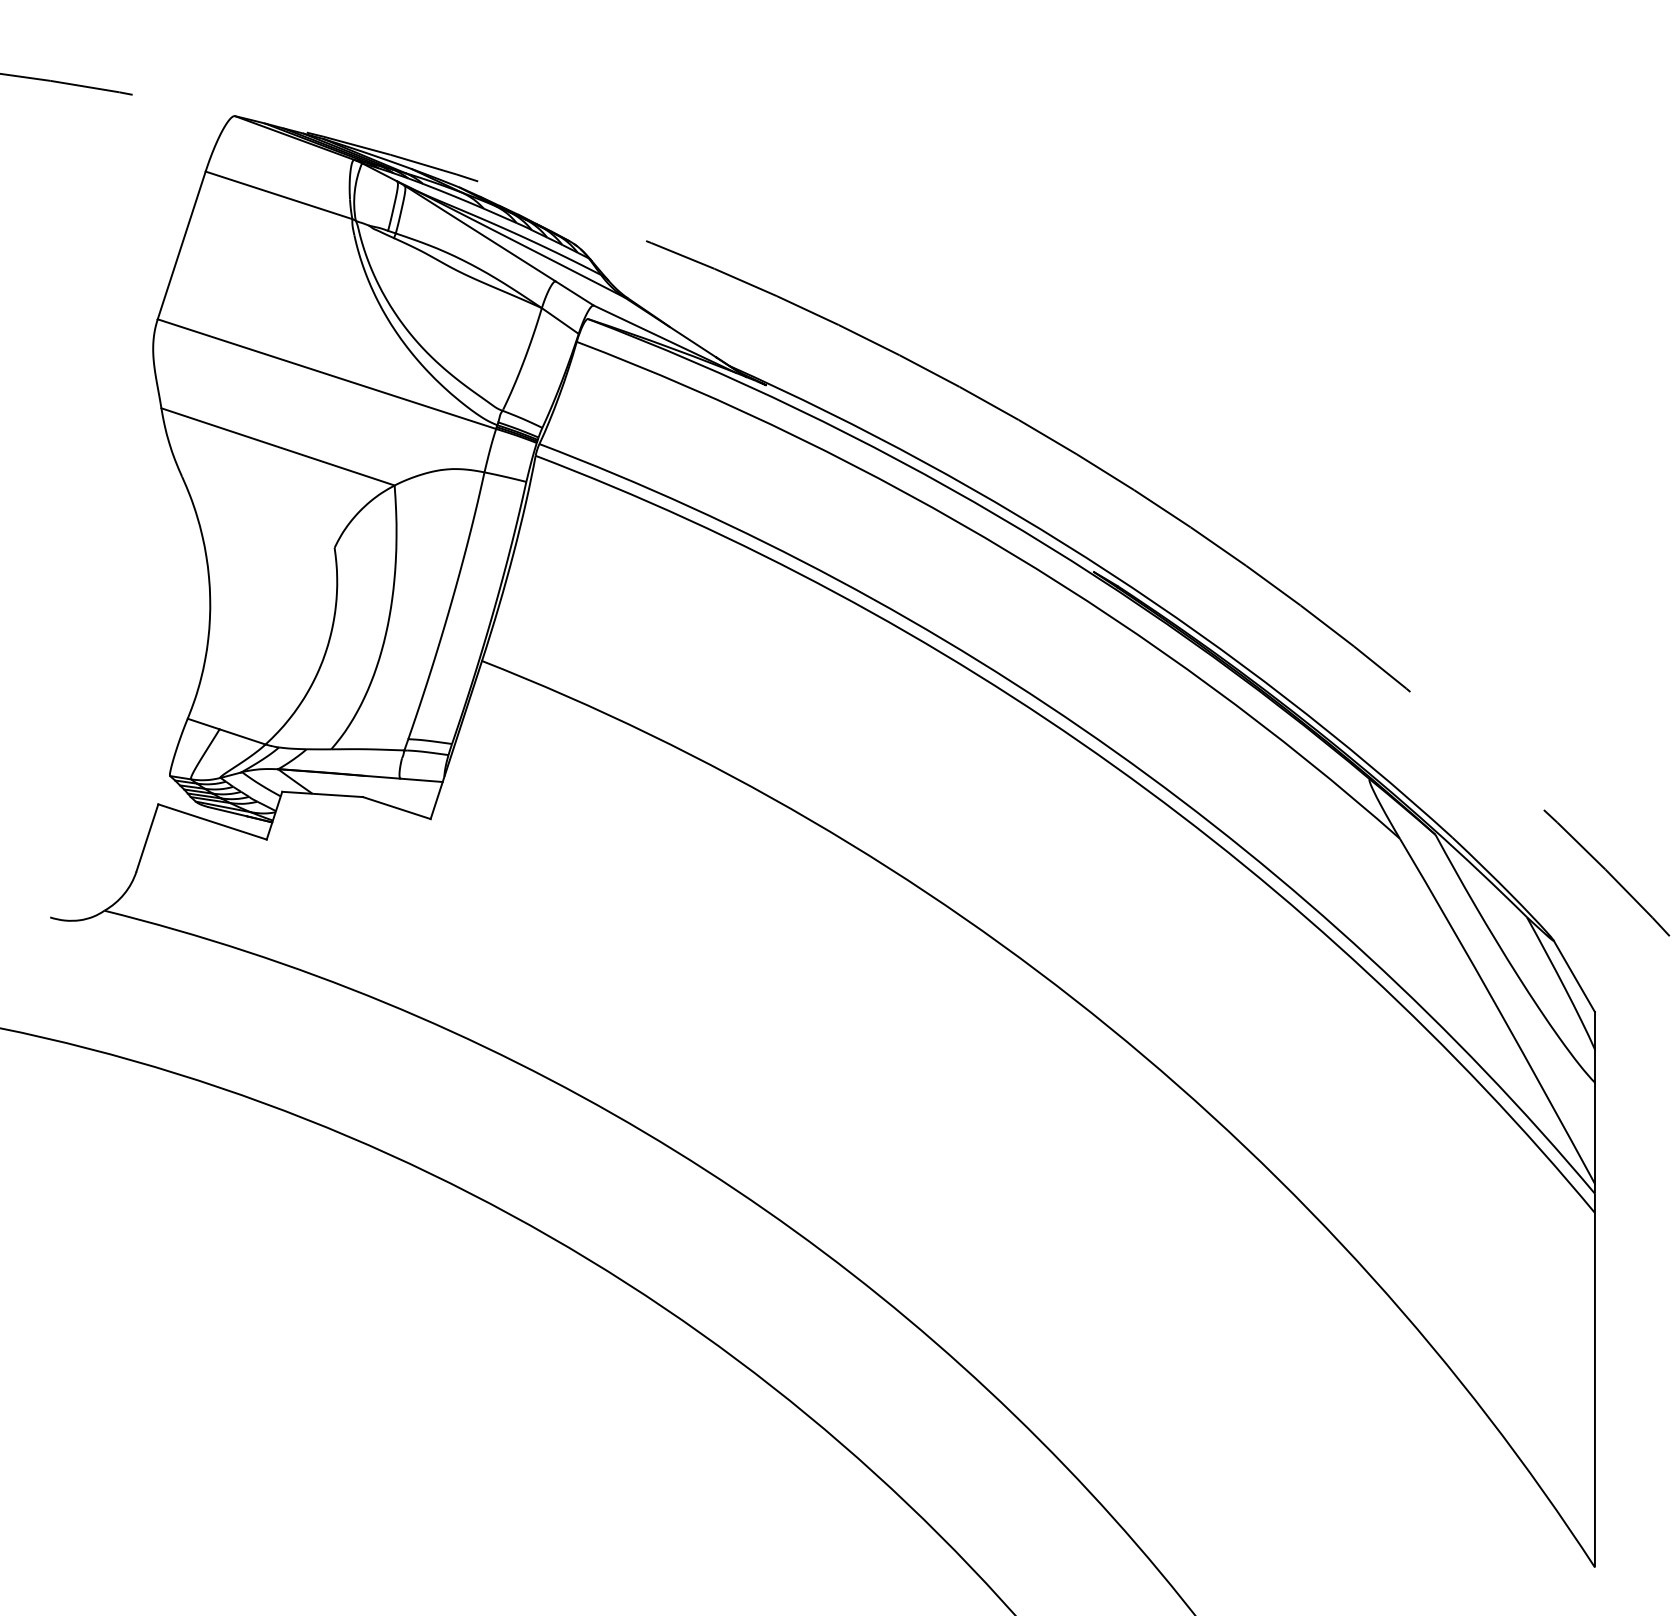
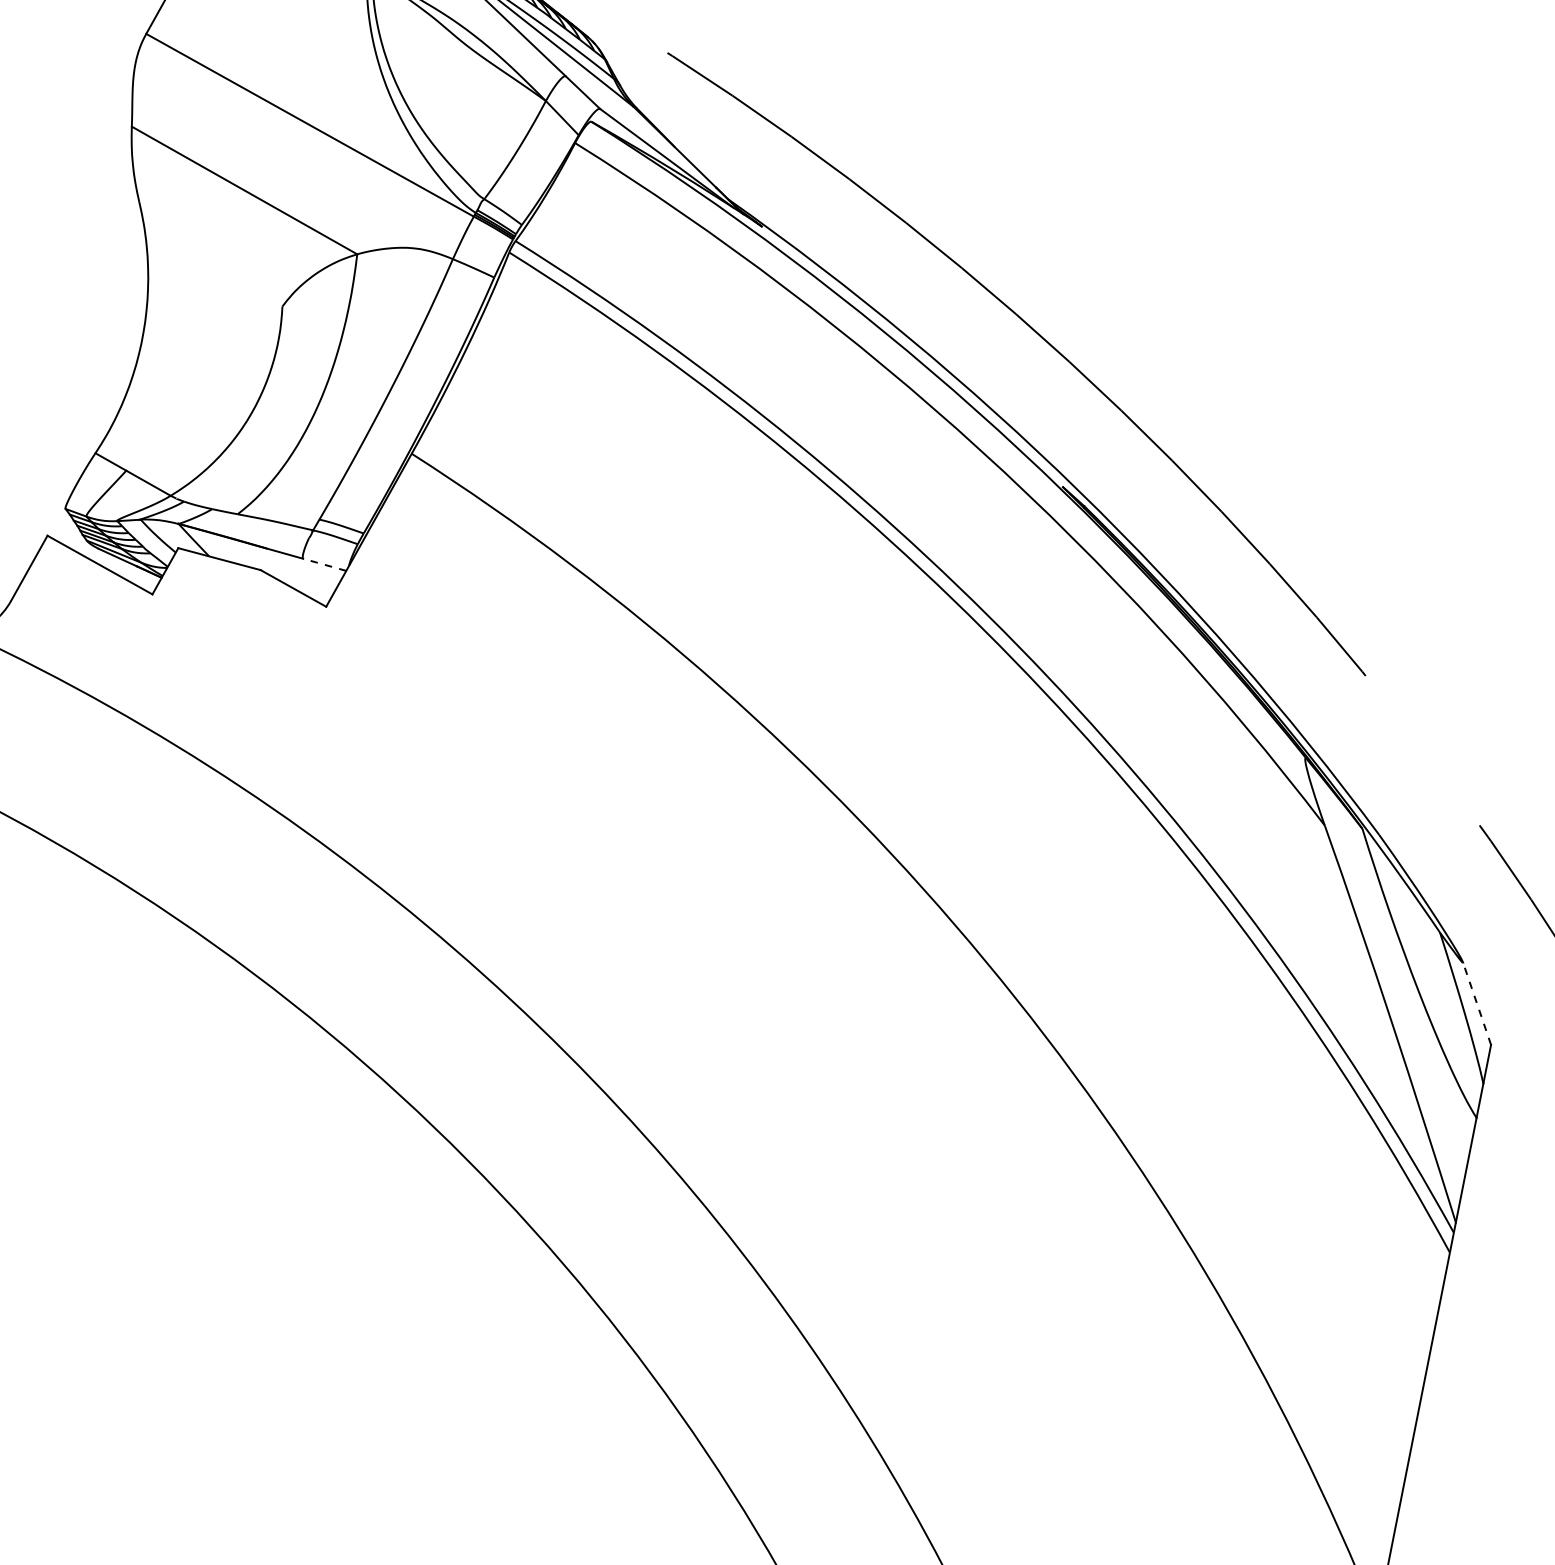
line: (421, 780) -> (324, 564), solid -> dashed
line: (1573, 975) -> (1476, 1002), solid -> dashed

